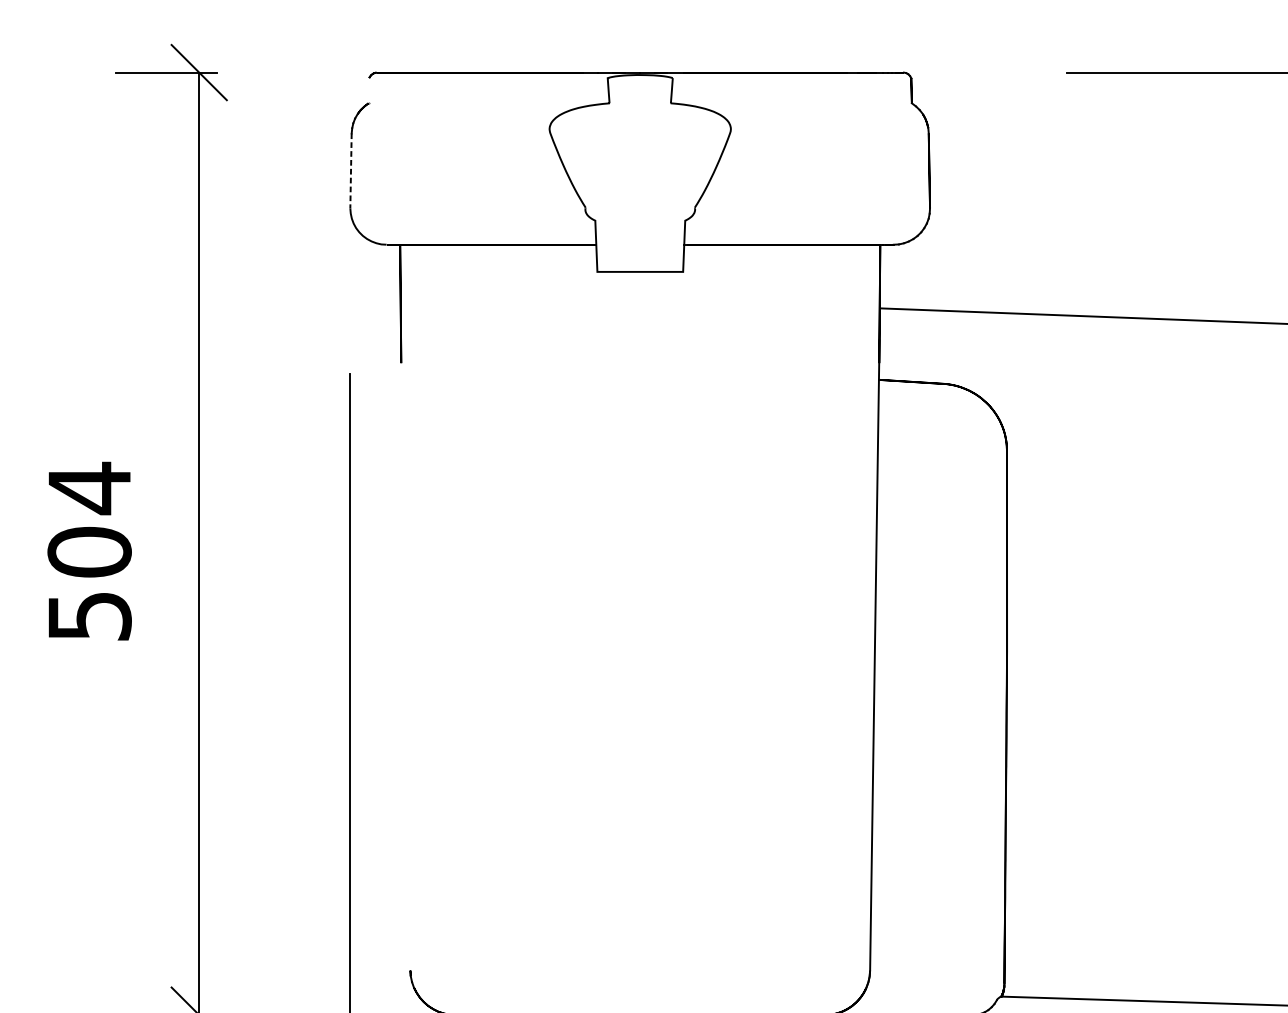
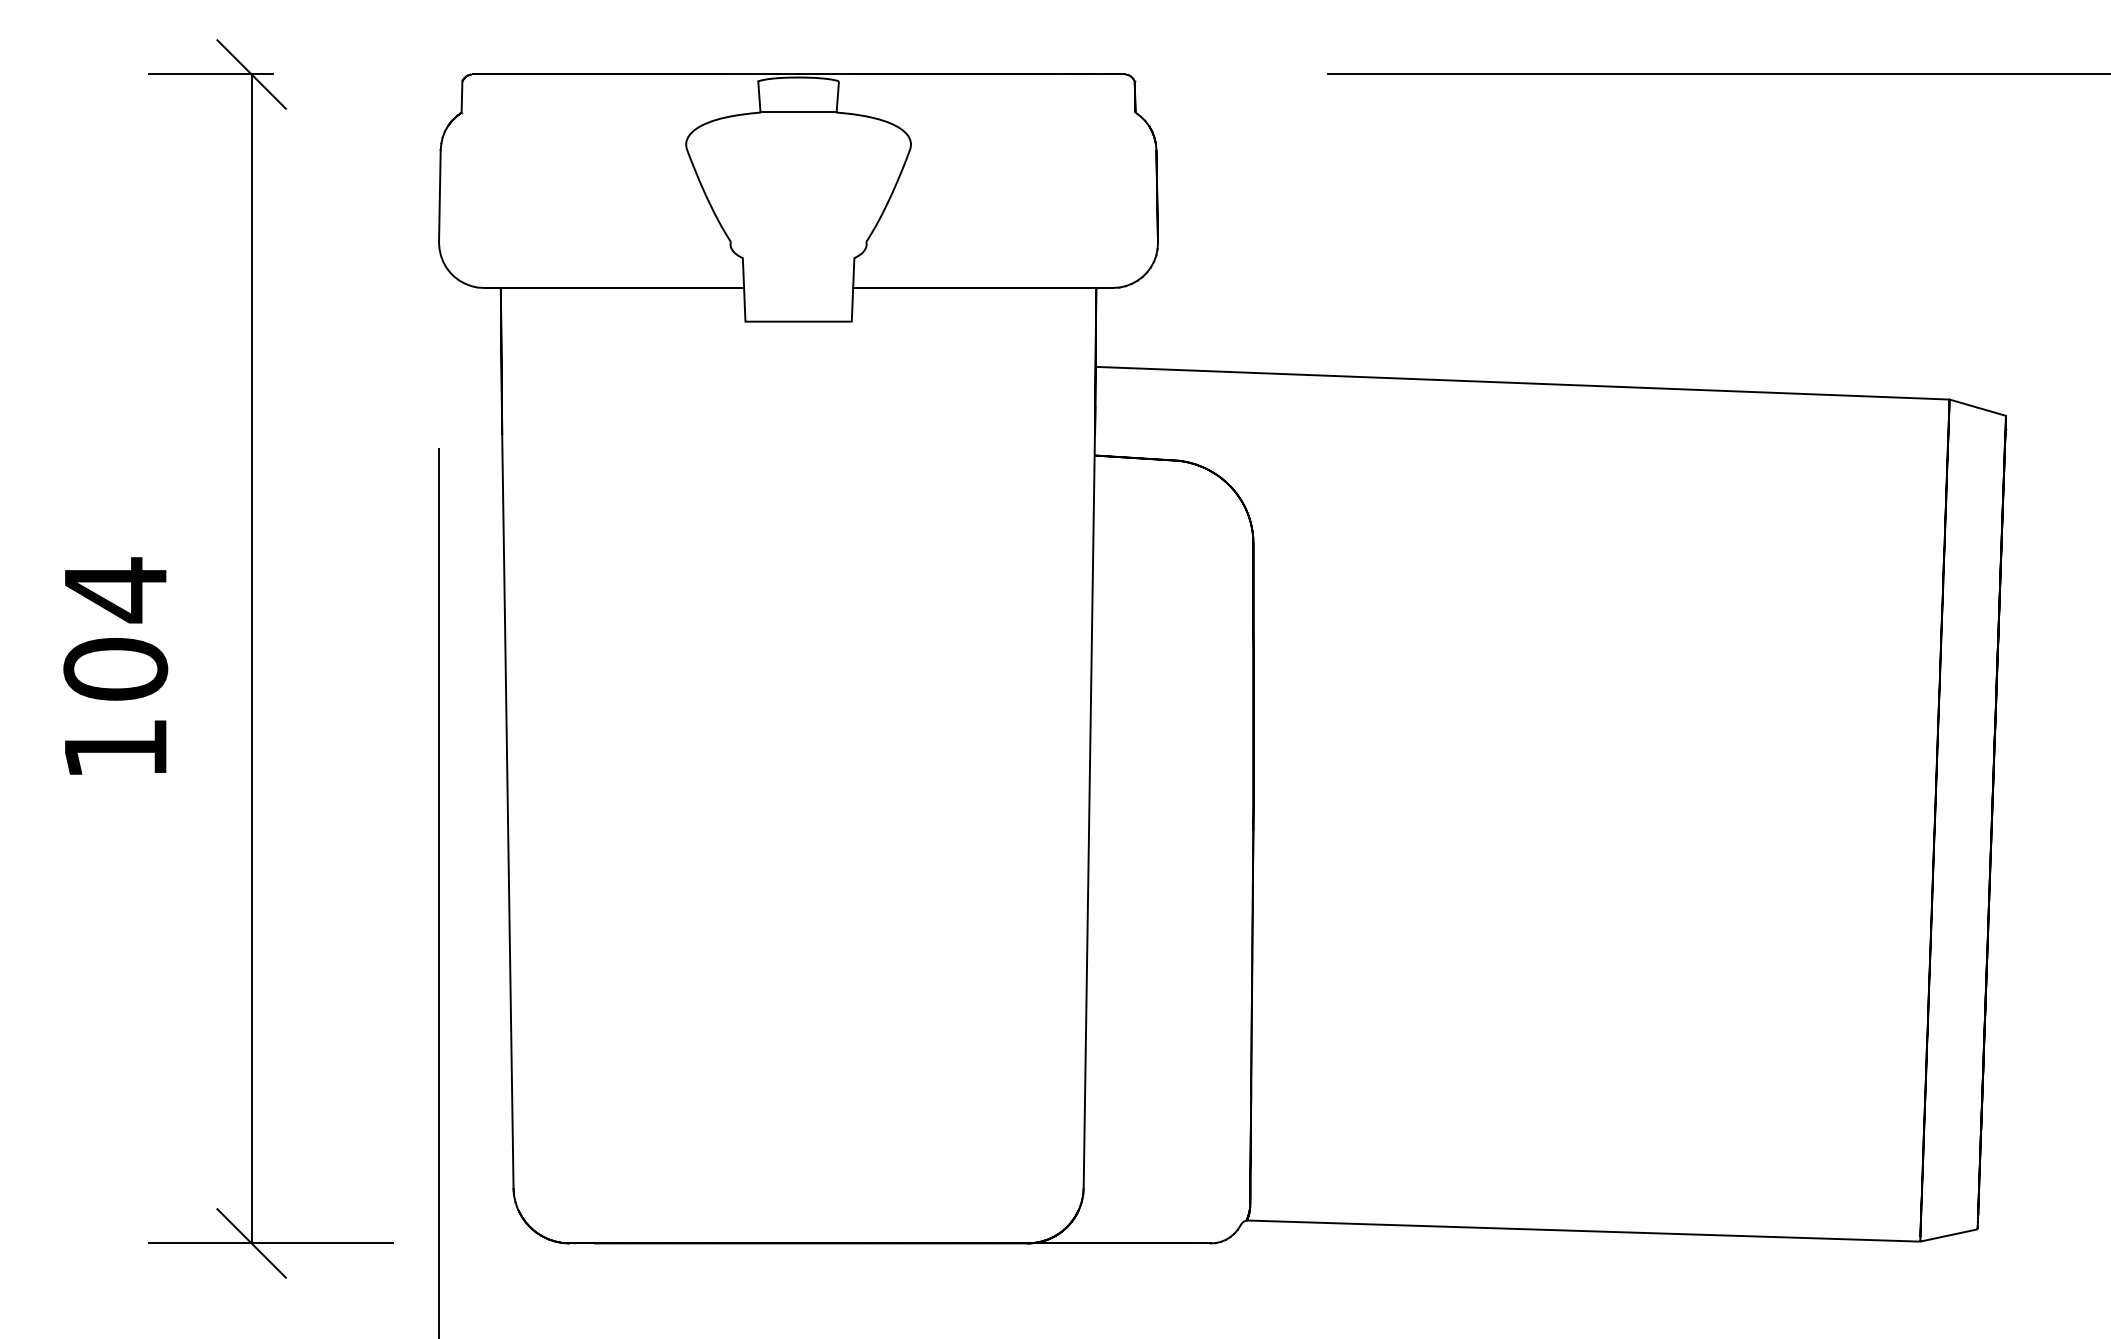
line: (368, 90) -> (461, 96), added
line: (640, 103) -> (798, 112), added
line: (350, 170) -> (439, 196), dashed -> solid
text: (90, 616) -> (116, 749), 504 -> 104
line: (405, 666) -> (507, 811), added

